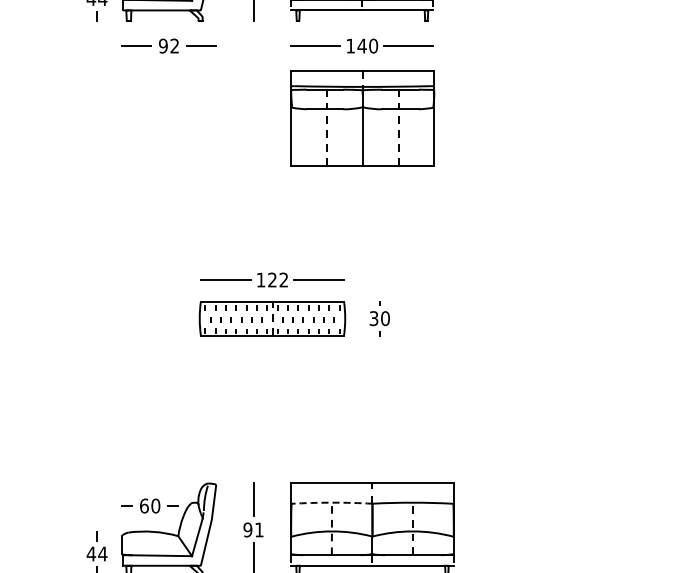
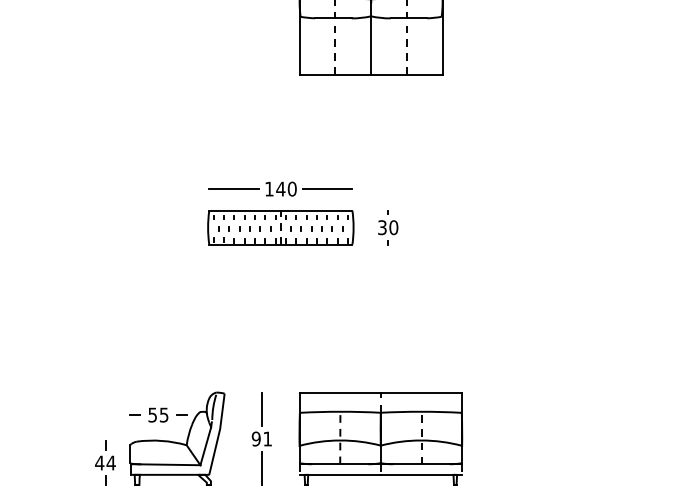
text: (277, 279) -> (285, 188), 122 -> 140
arc: (332, 502) -> (340, 411), dashed -> solid
text: (150, 505) -> (158, 414), 60 -> 55

